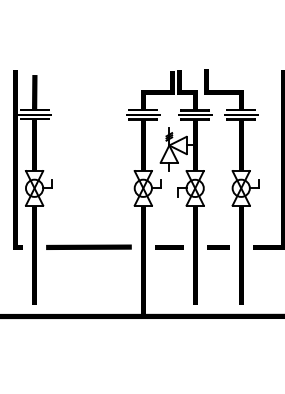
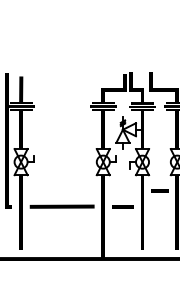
line: (218, 247) -> (160, 190), moved

